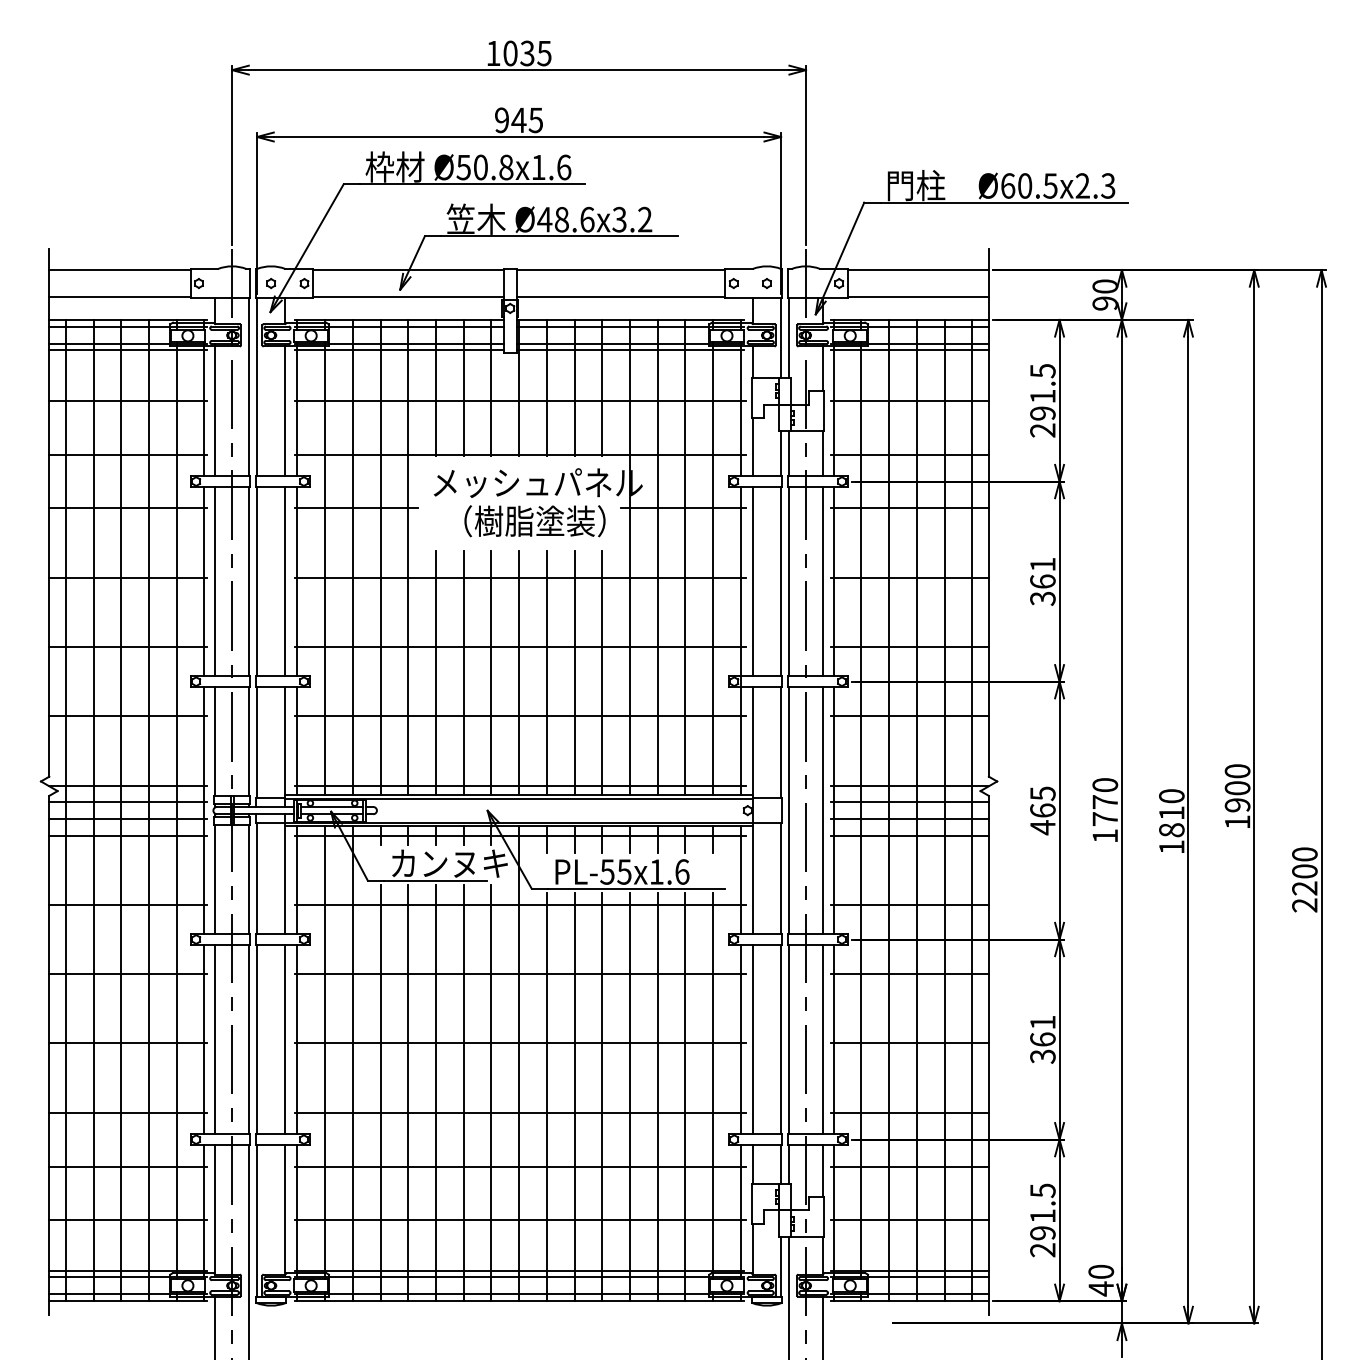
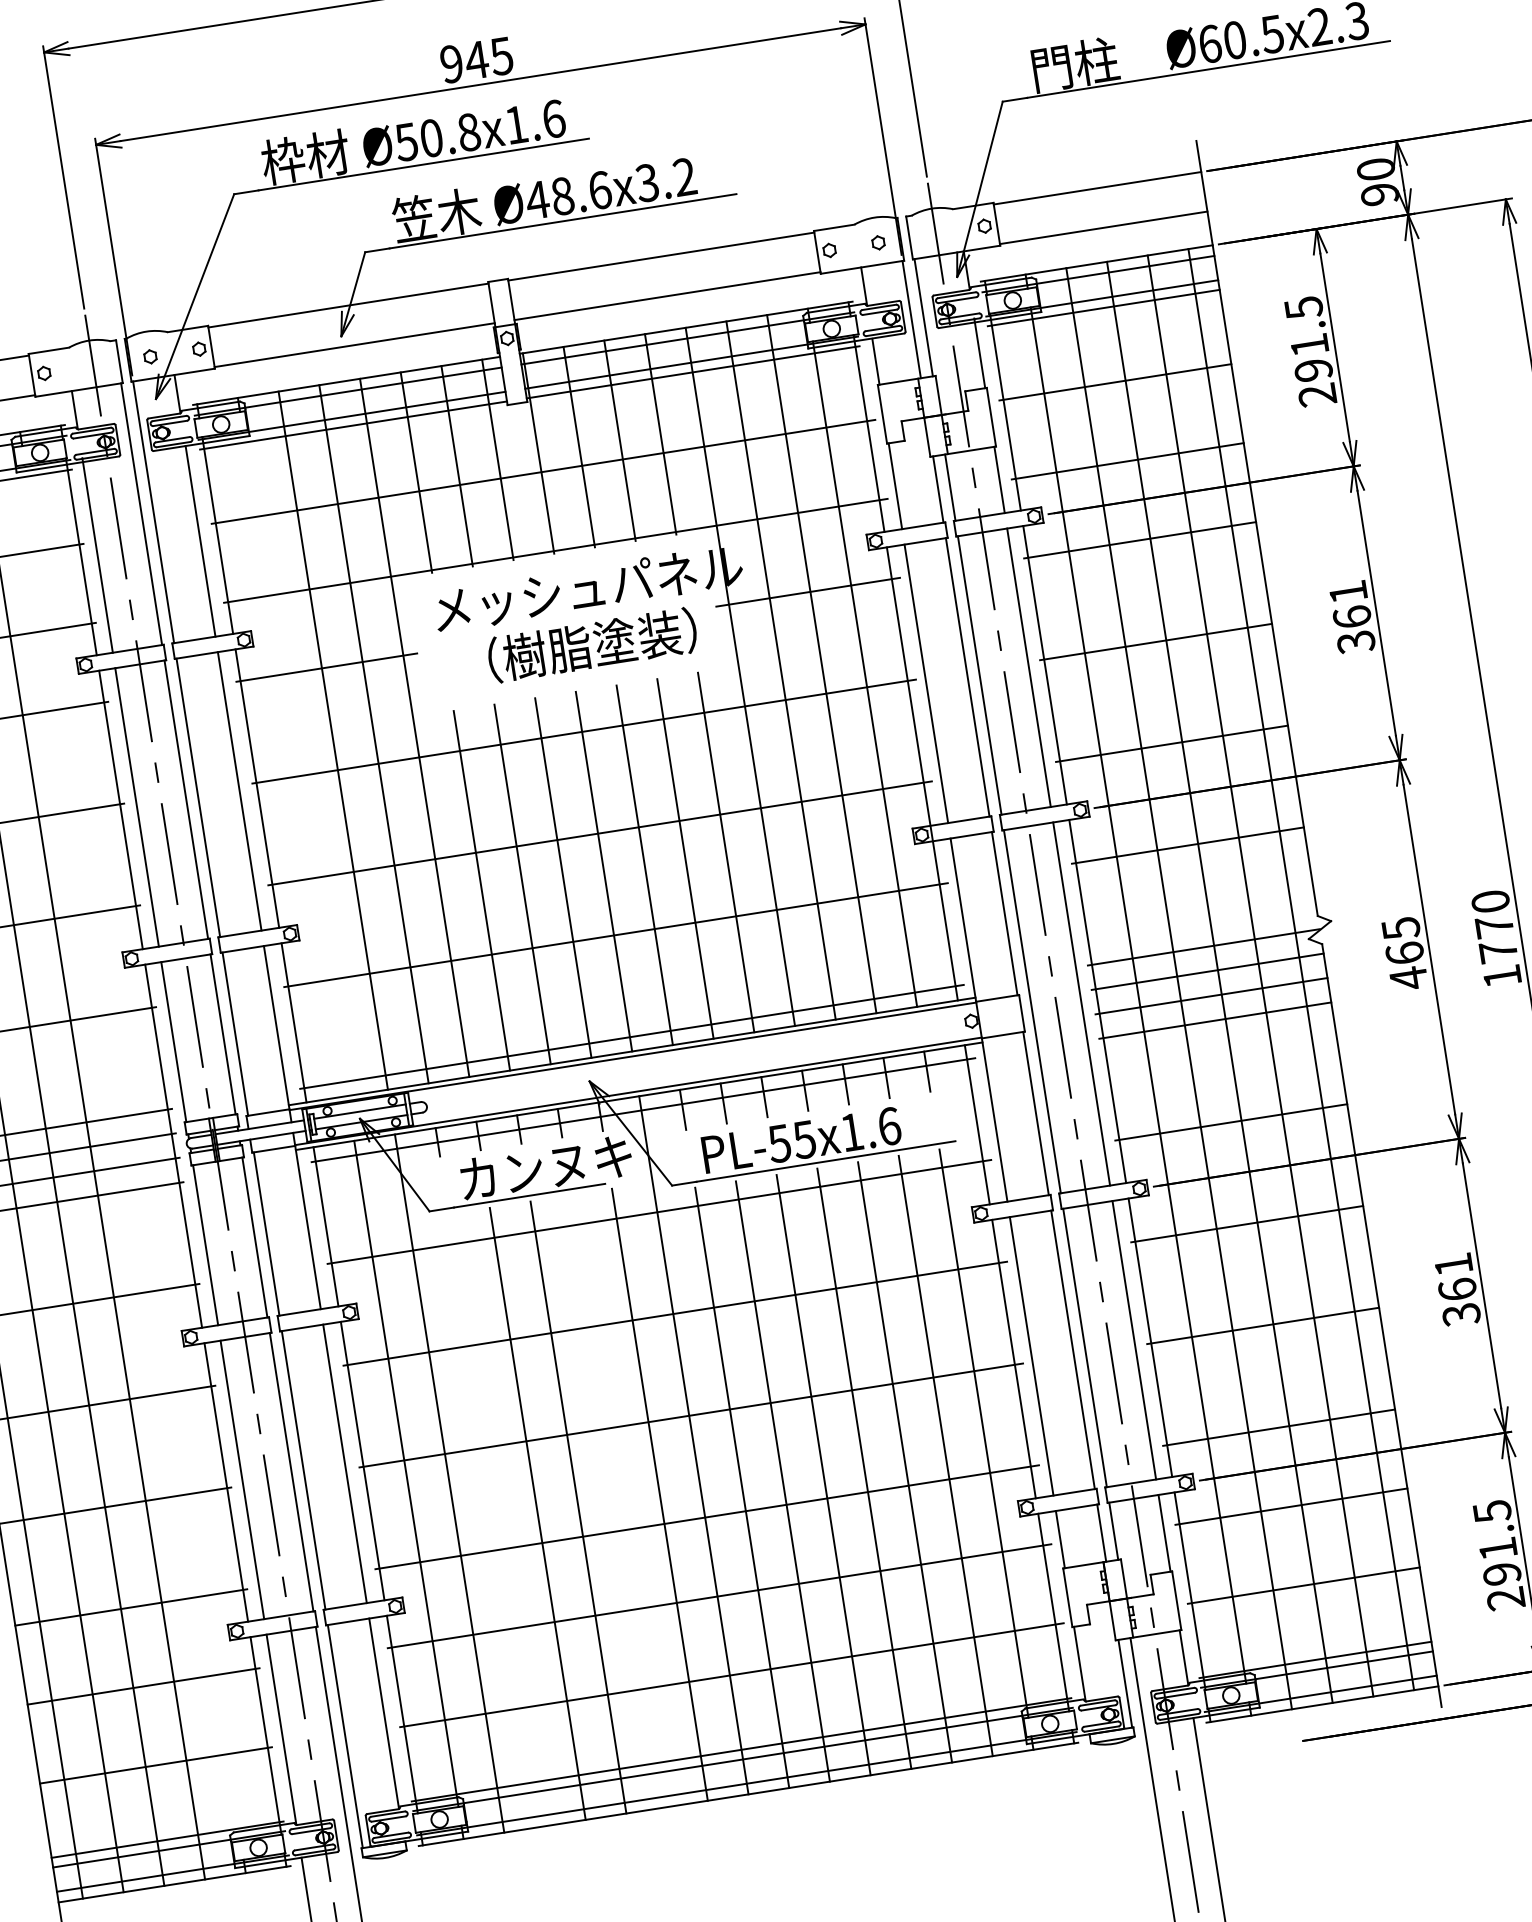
line: (325, 568) -> (295, 762), removed
line: (176, 810) -> (132, 1152), removed
line: (380, 1092) -> (496, 1519), removed
line: (463, 1092) -> (618, 1500), removed

